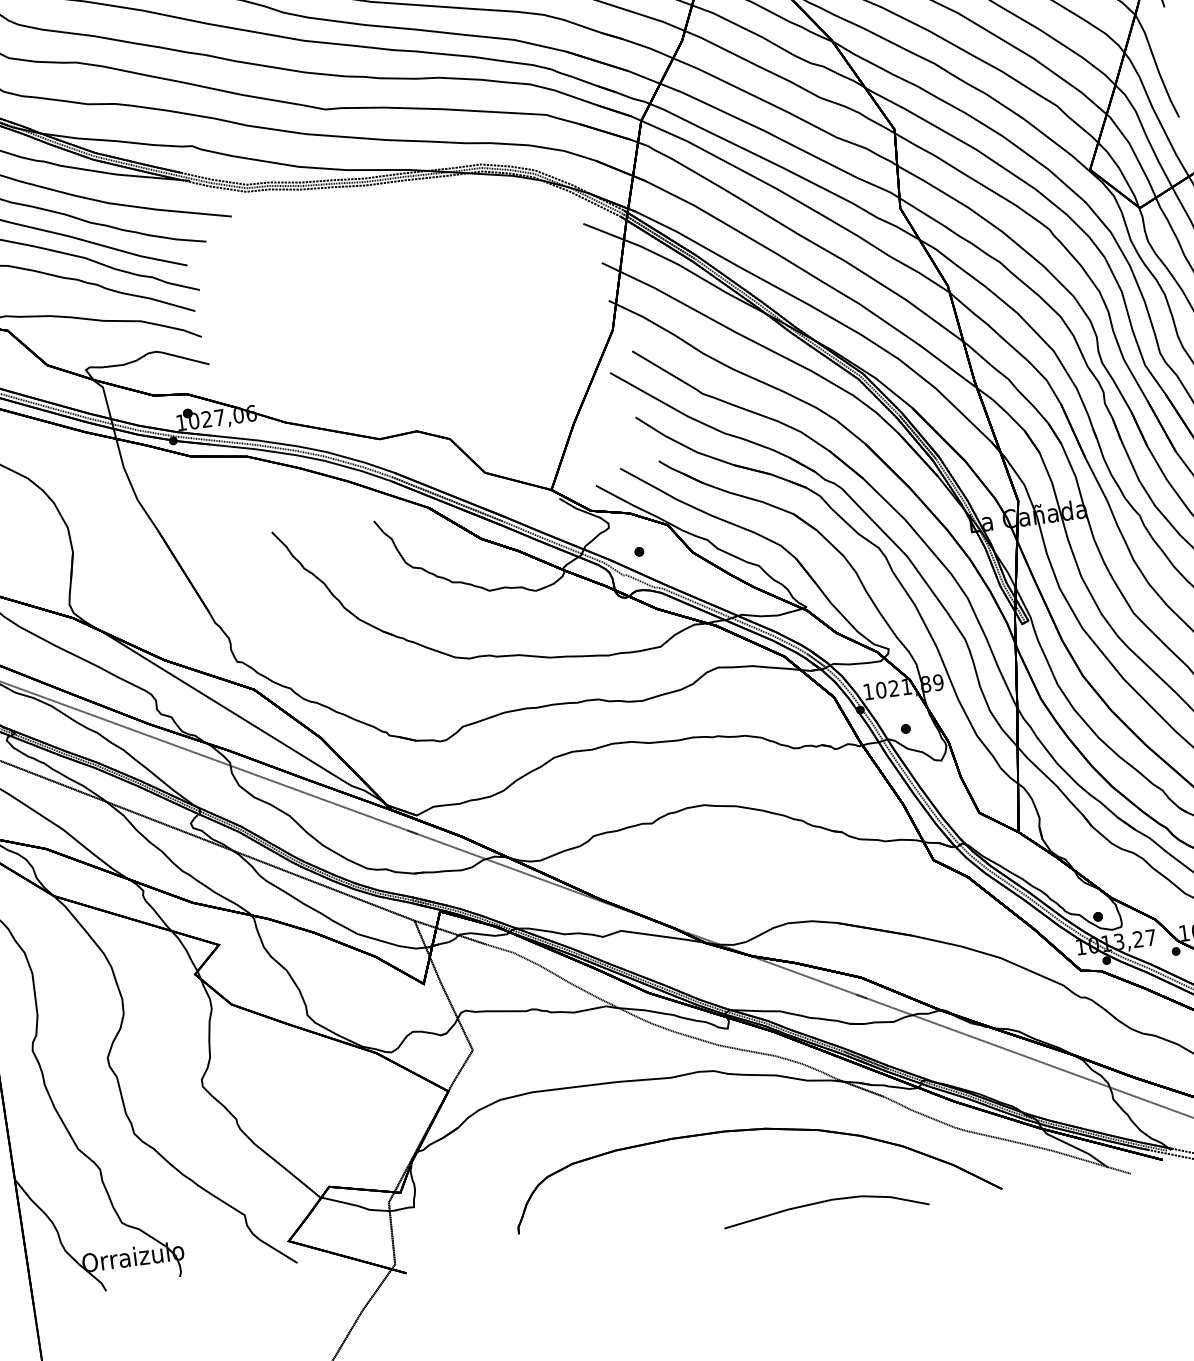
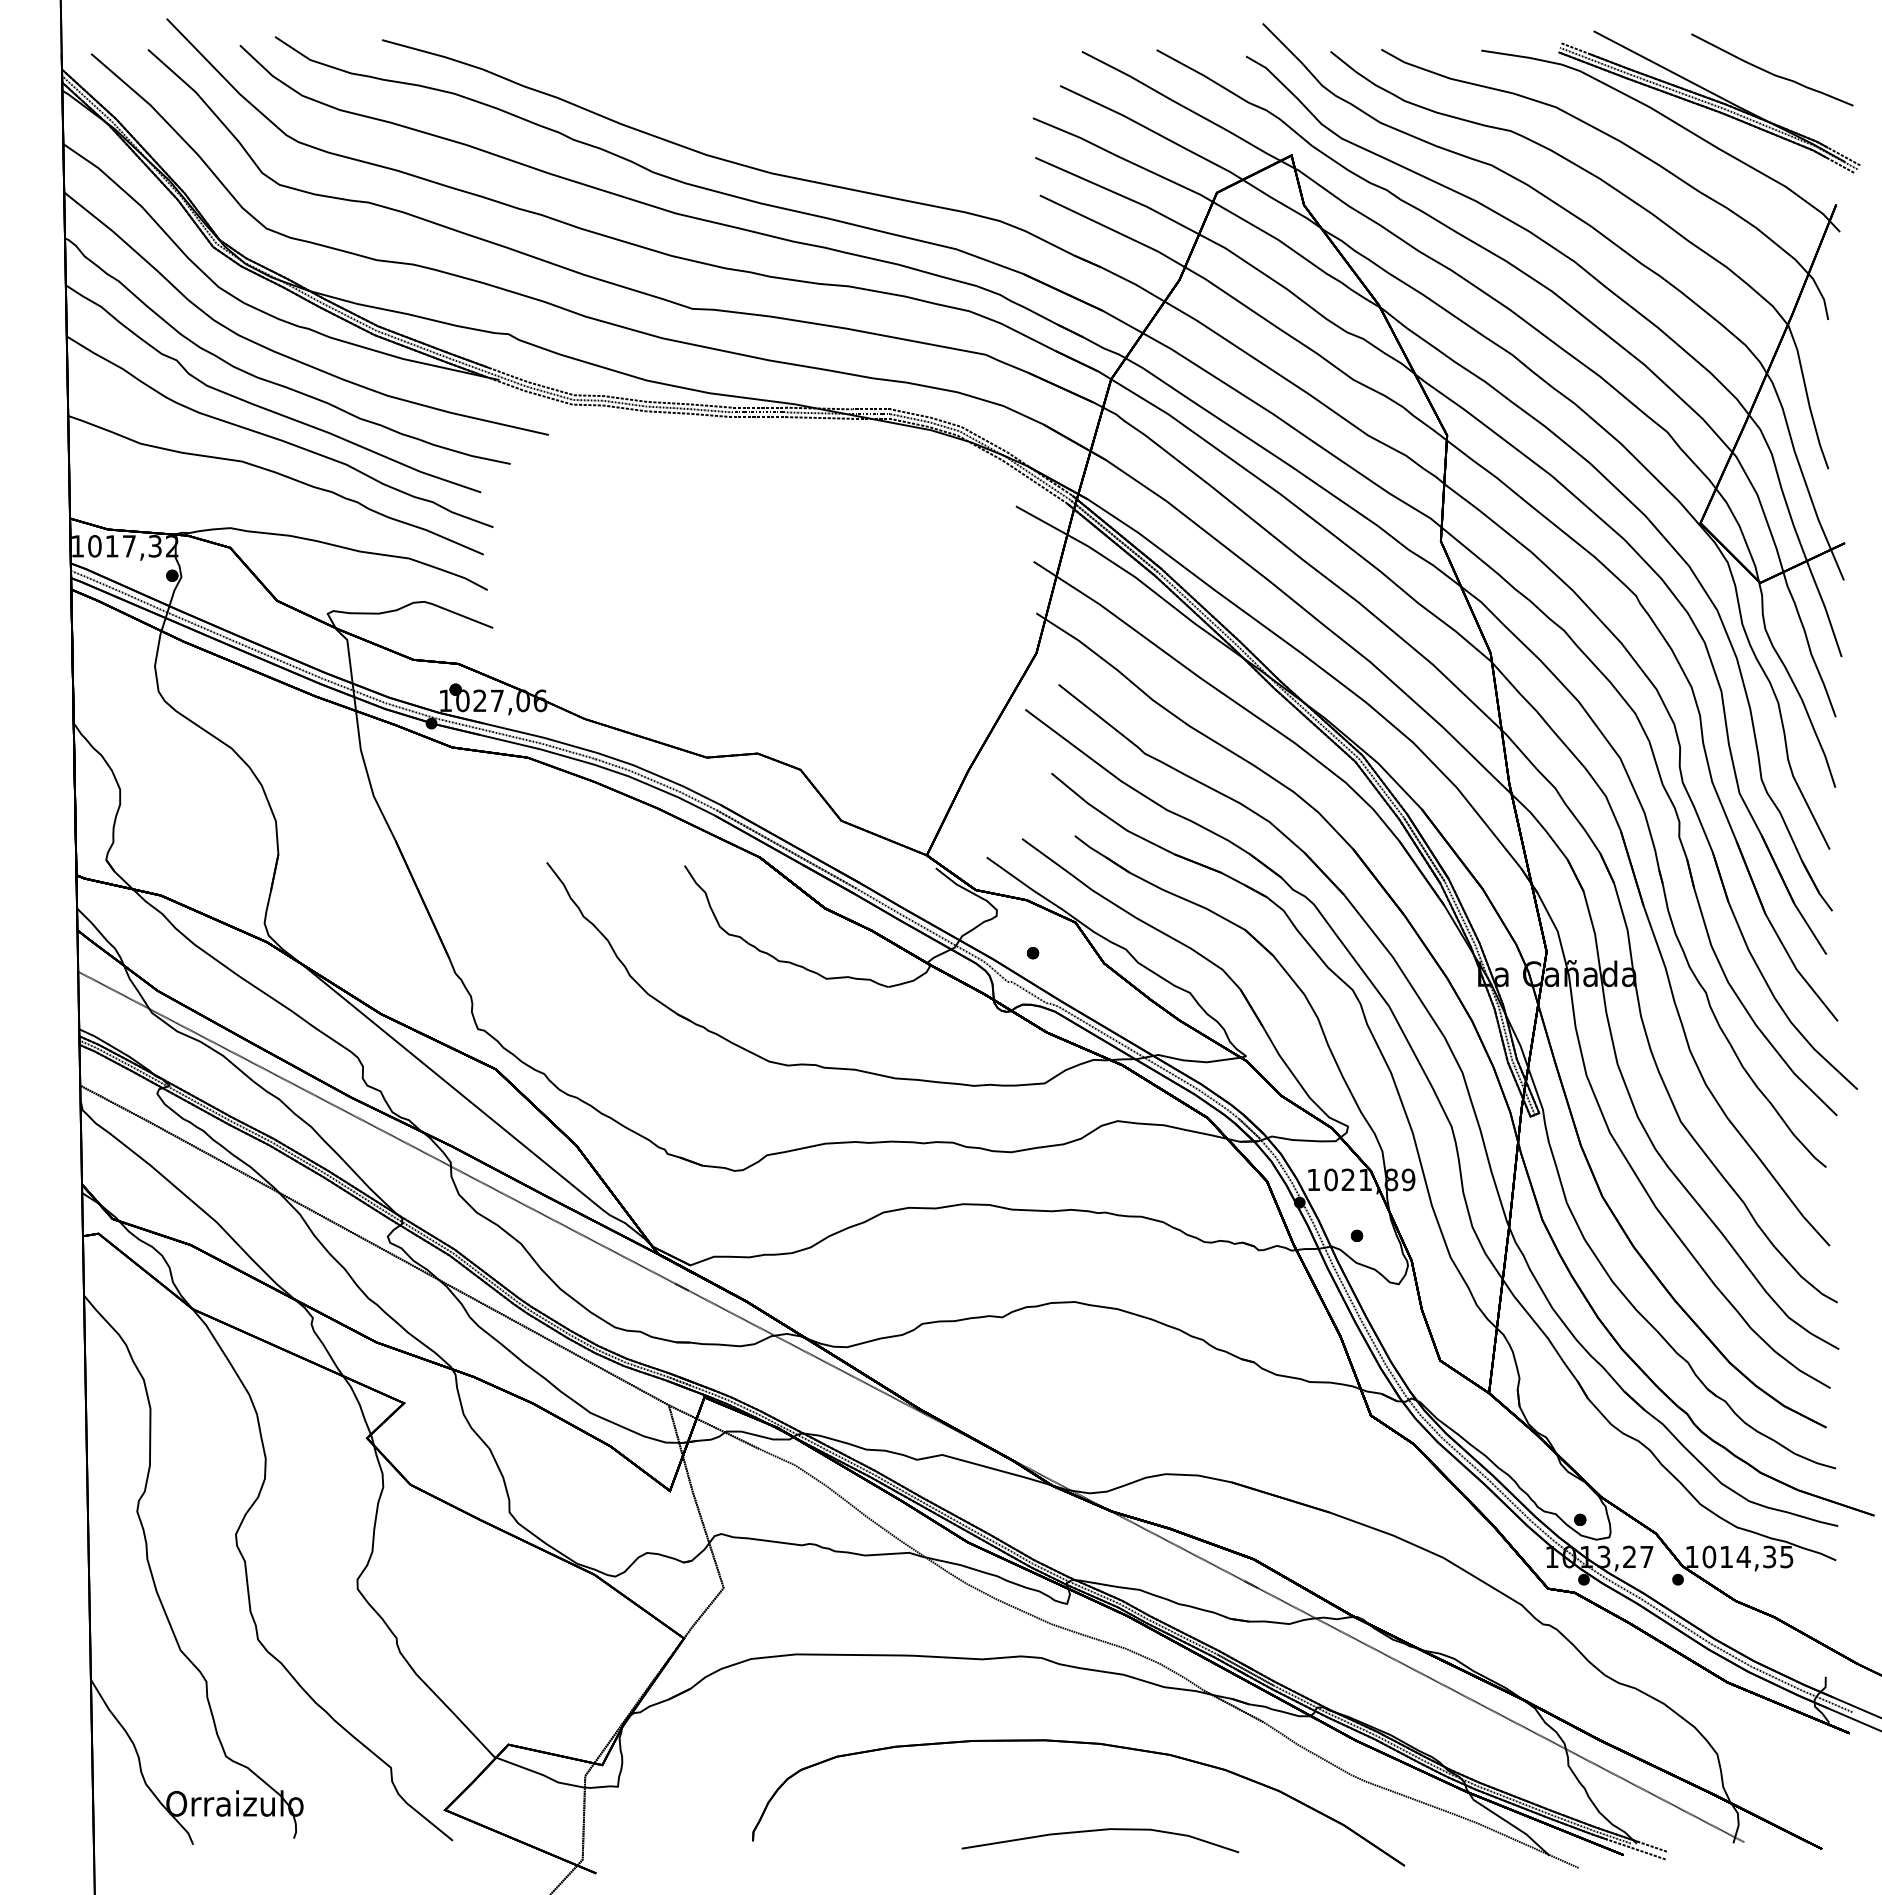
curve: (823, 1202) -> (1098, 1831), moved

